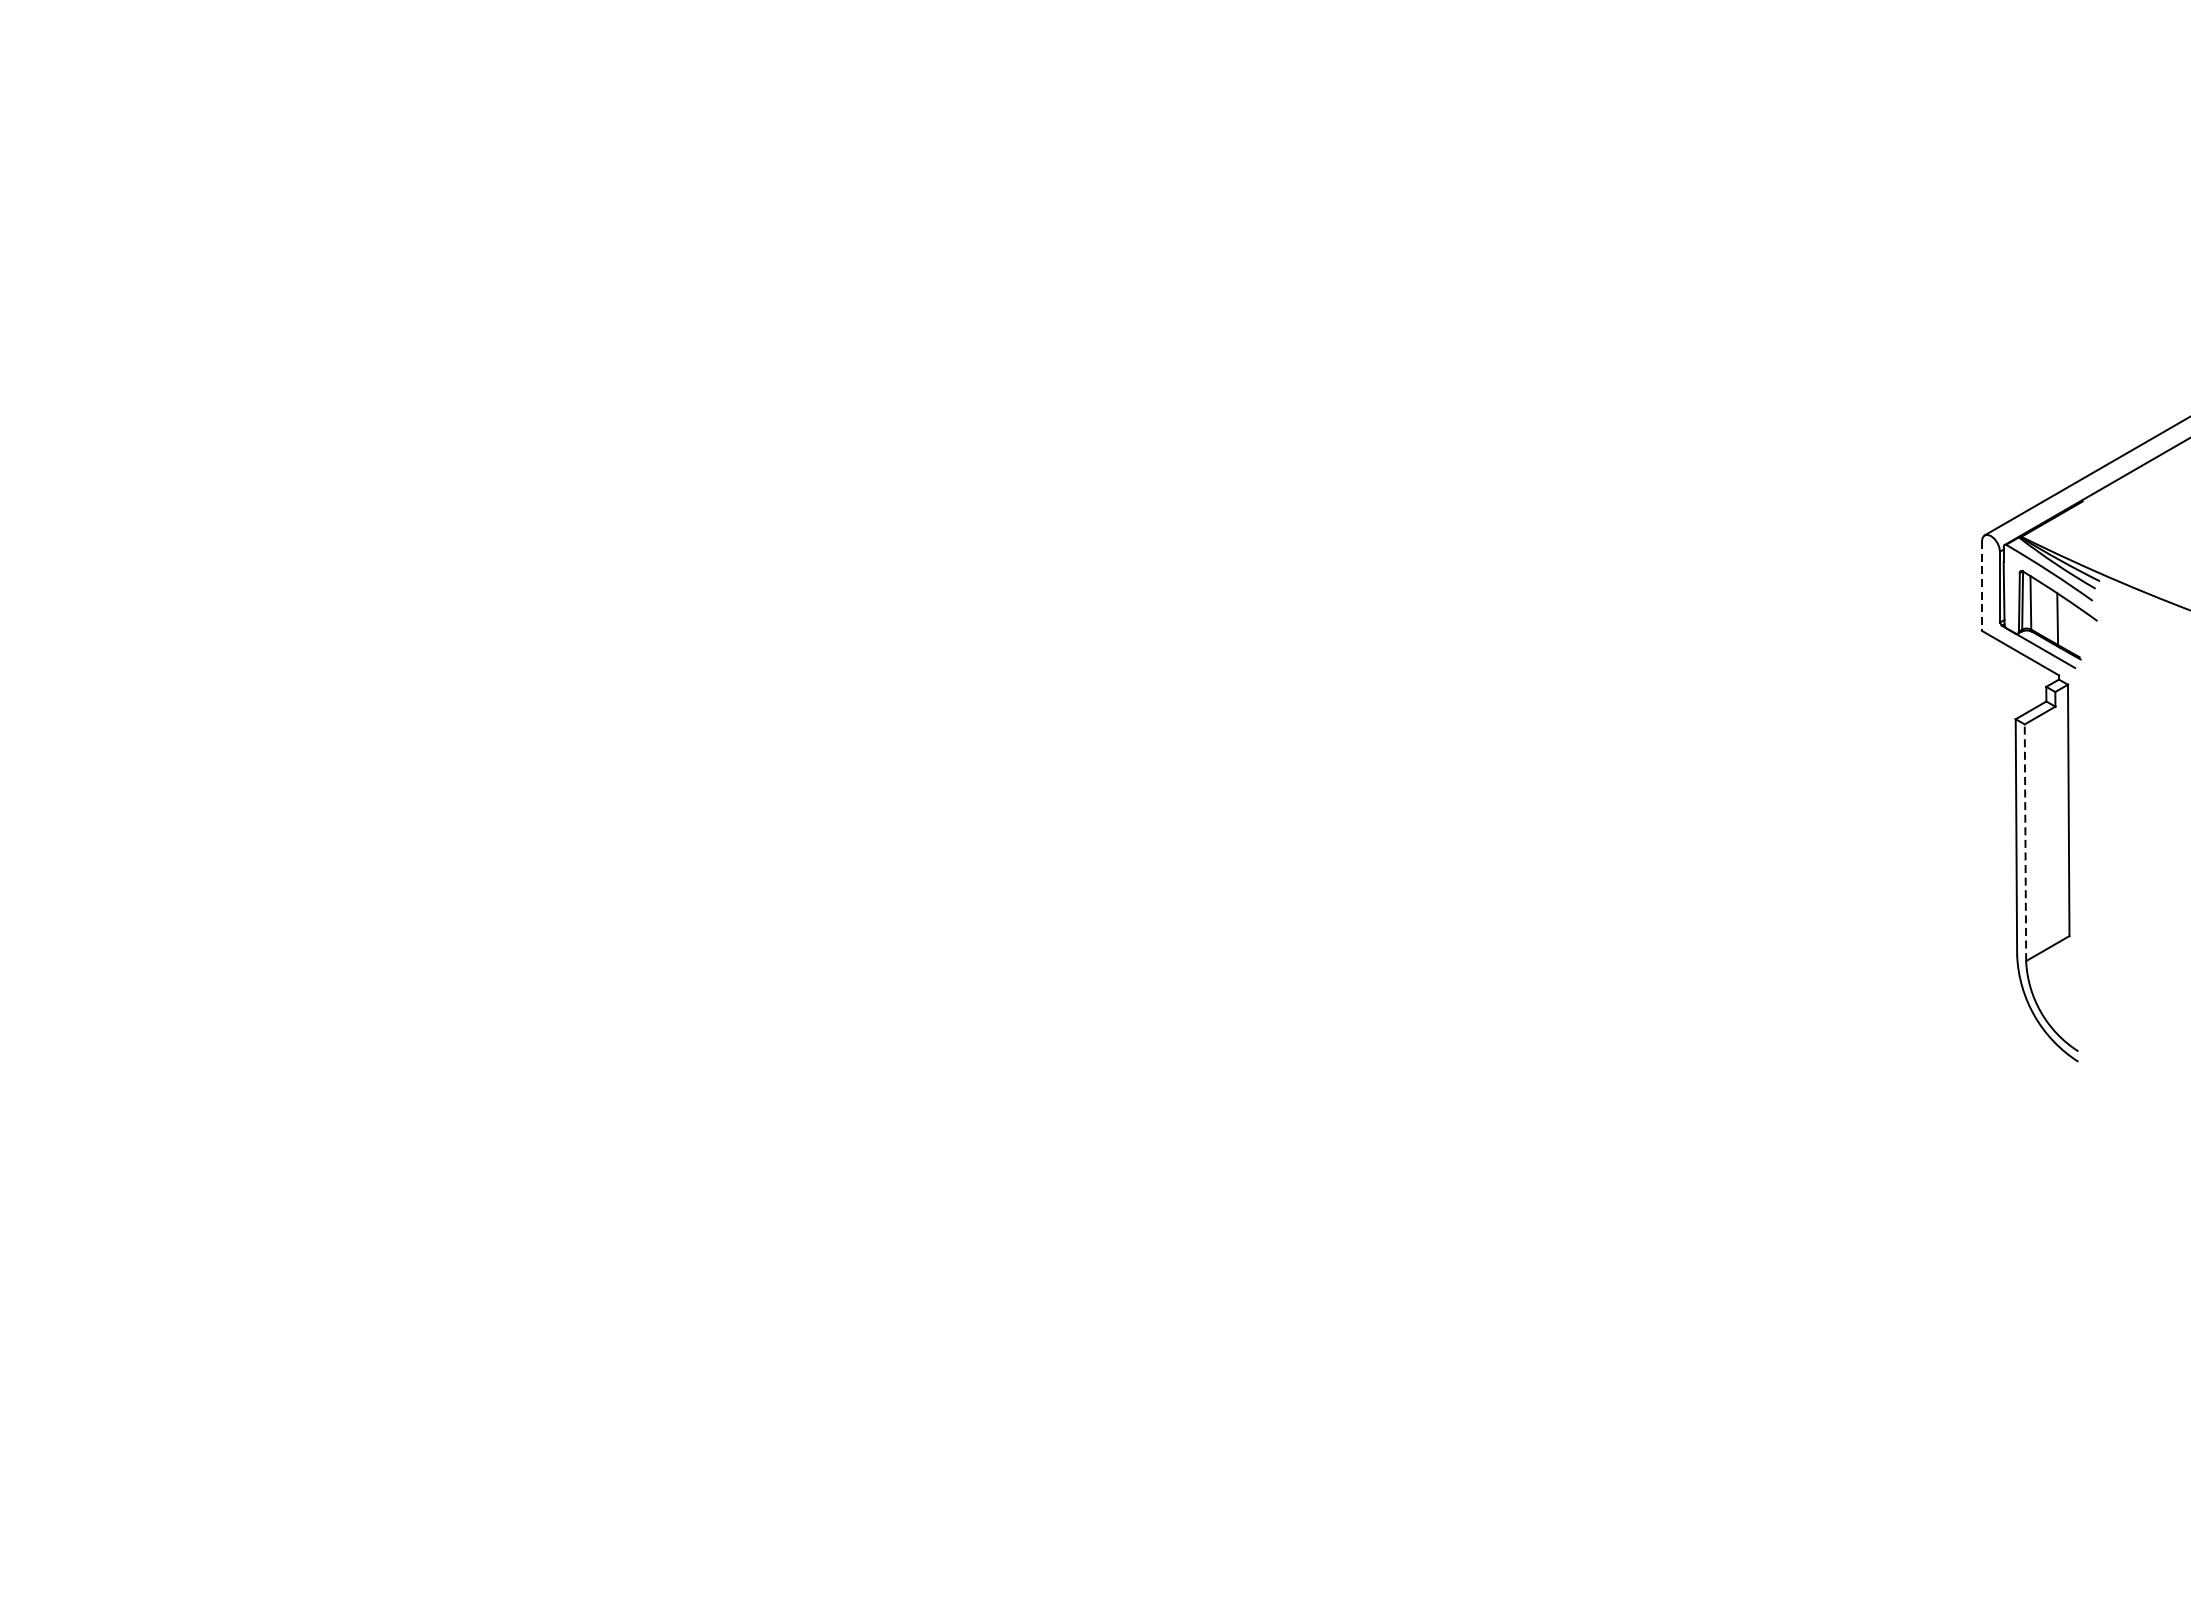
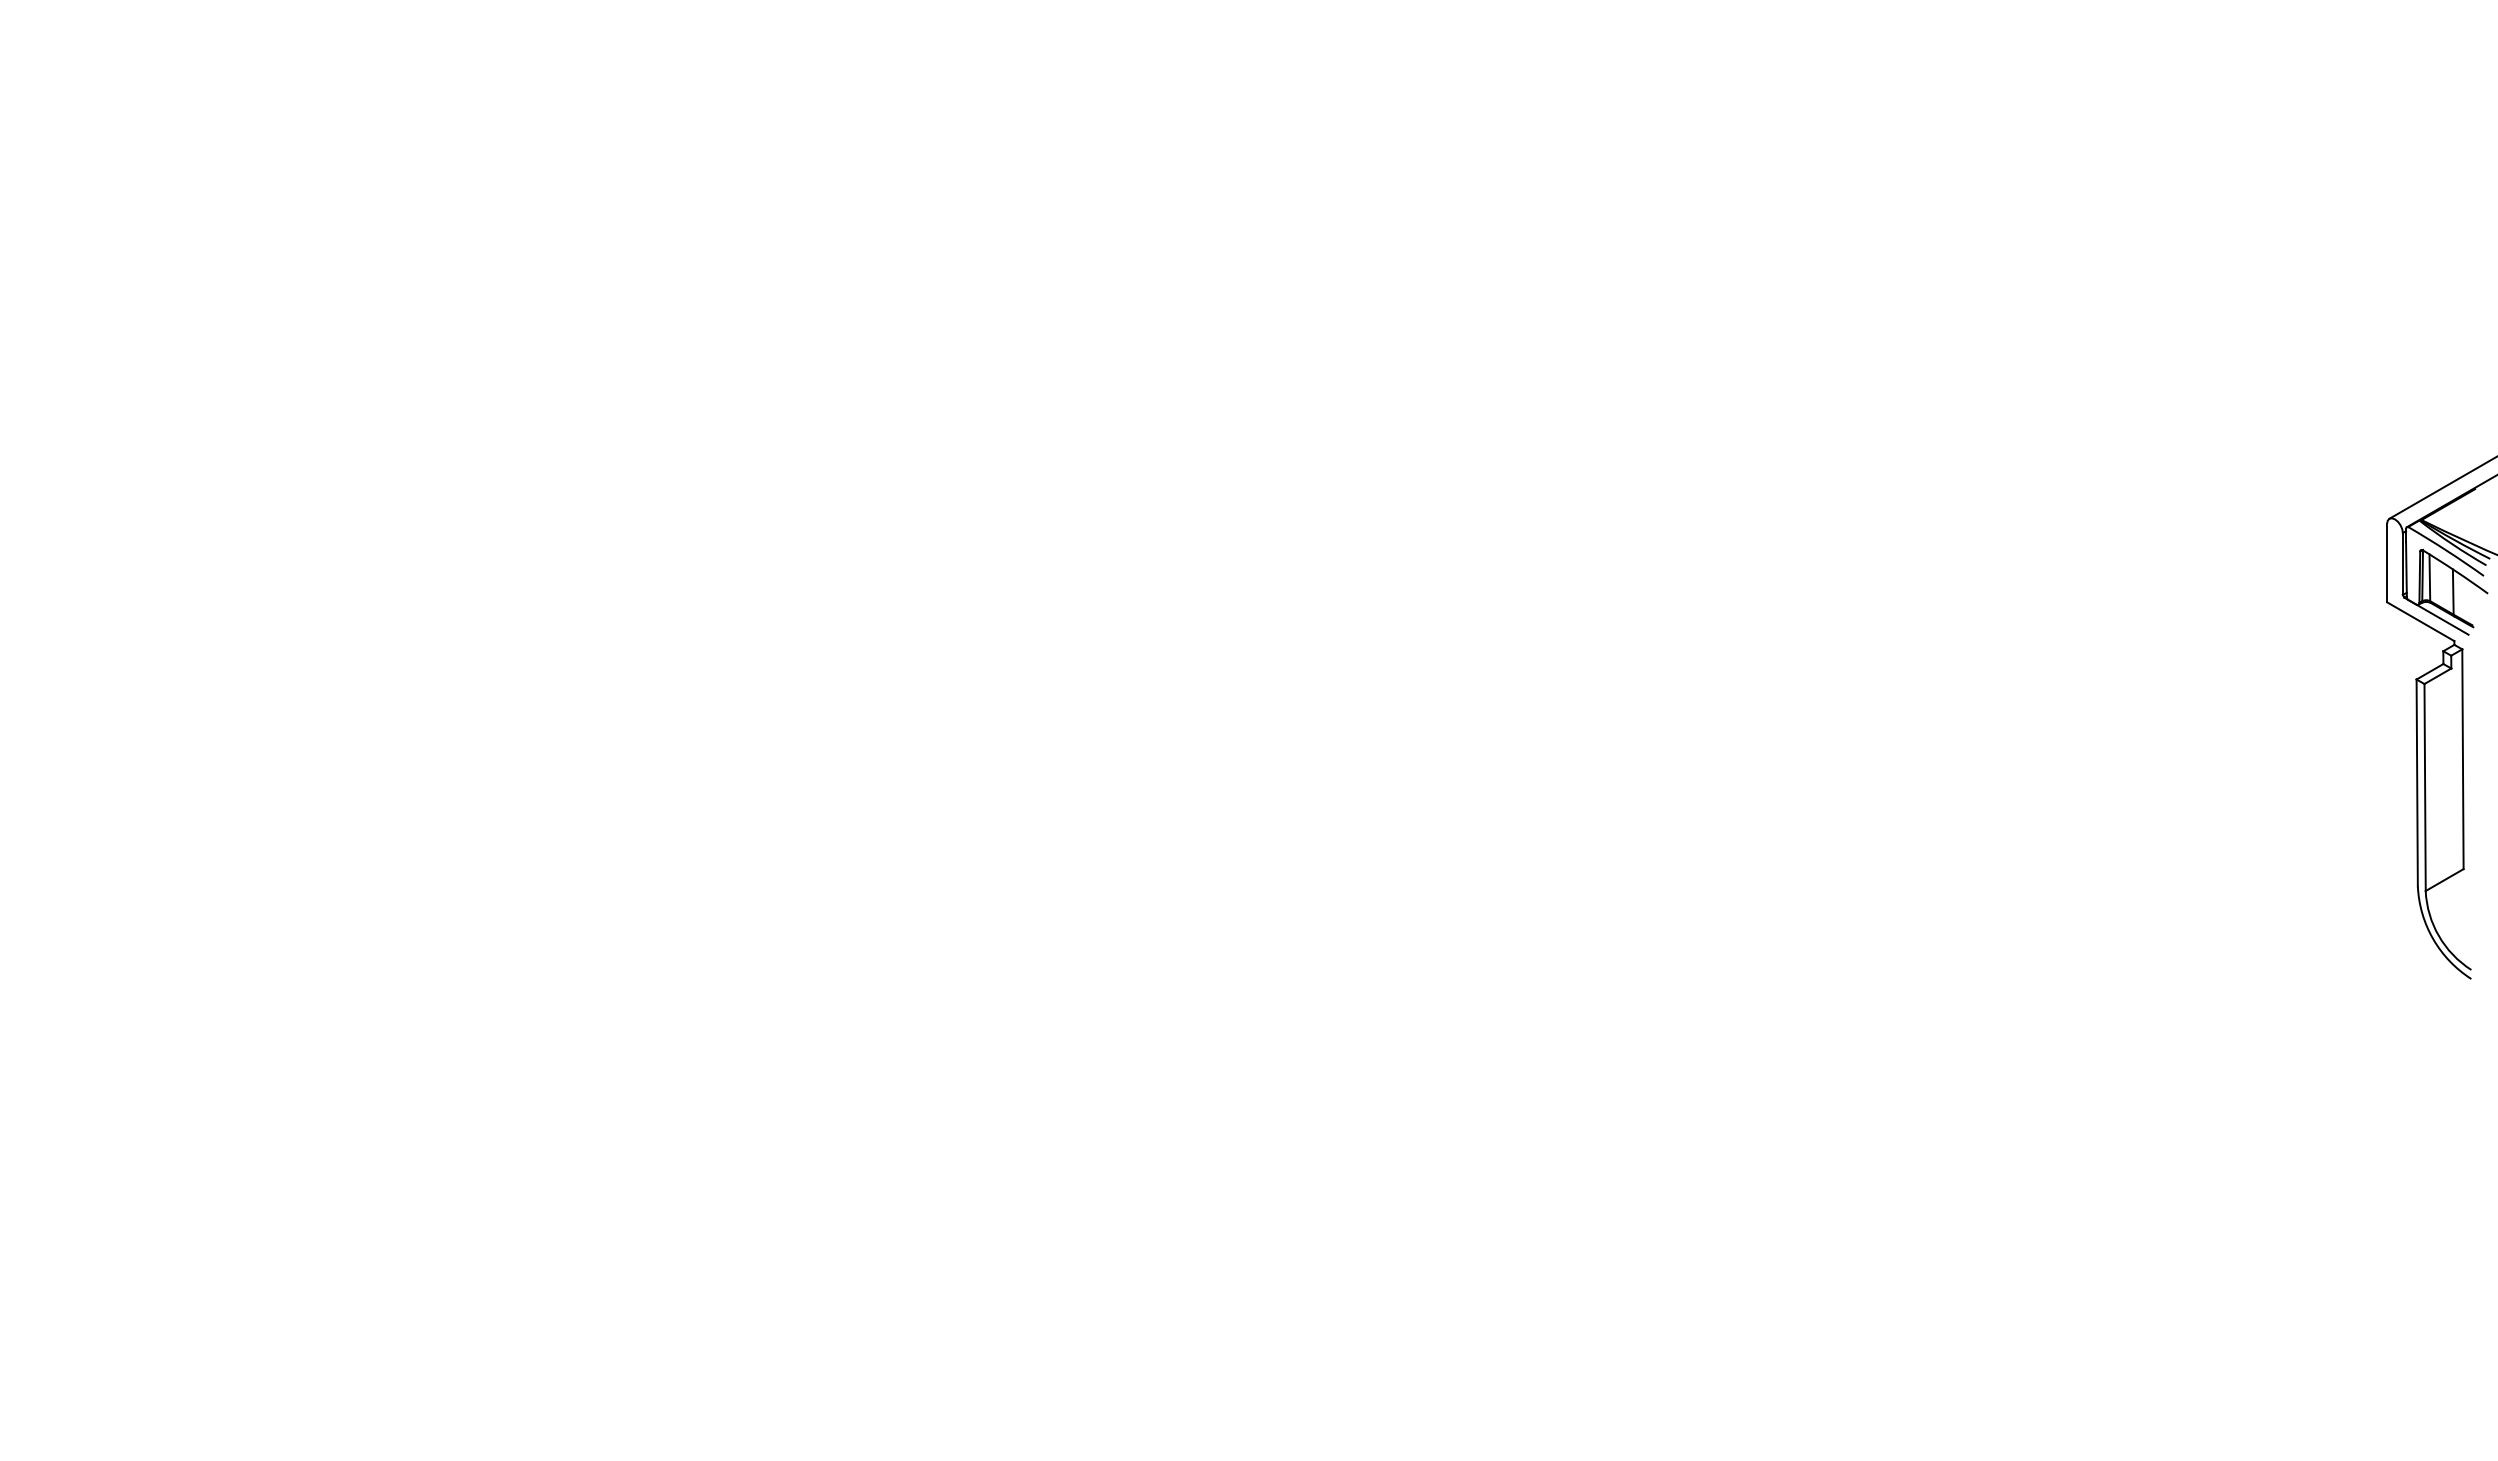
line: (1982, 586) -> (2387, 563), dashed -> solid
line: (2025, 842) -> (2425, 787), dashed -> solid

